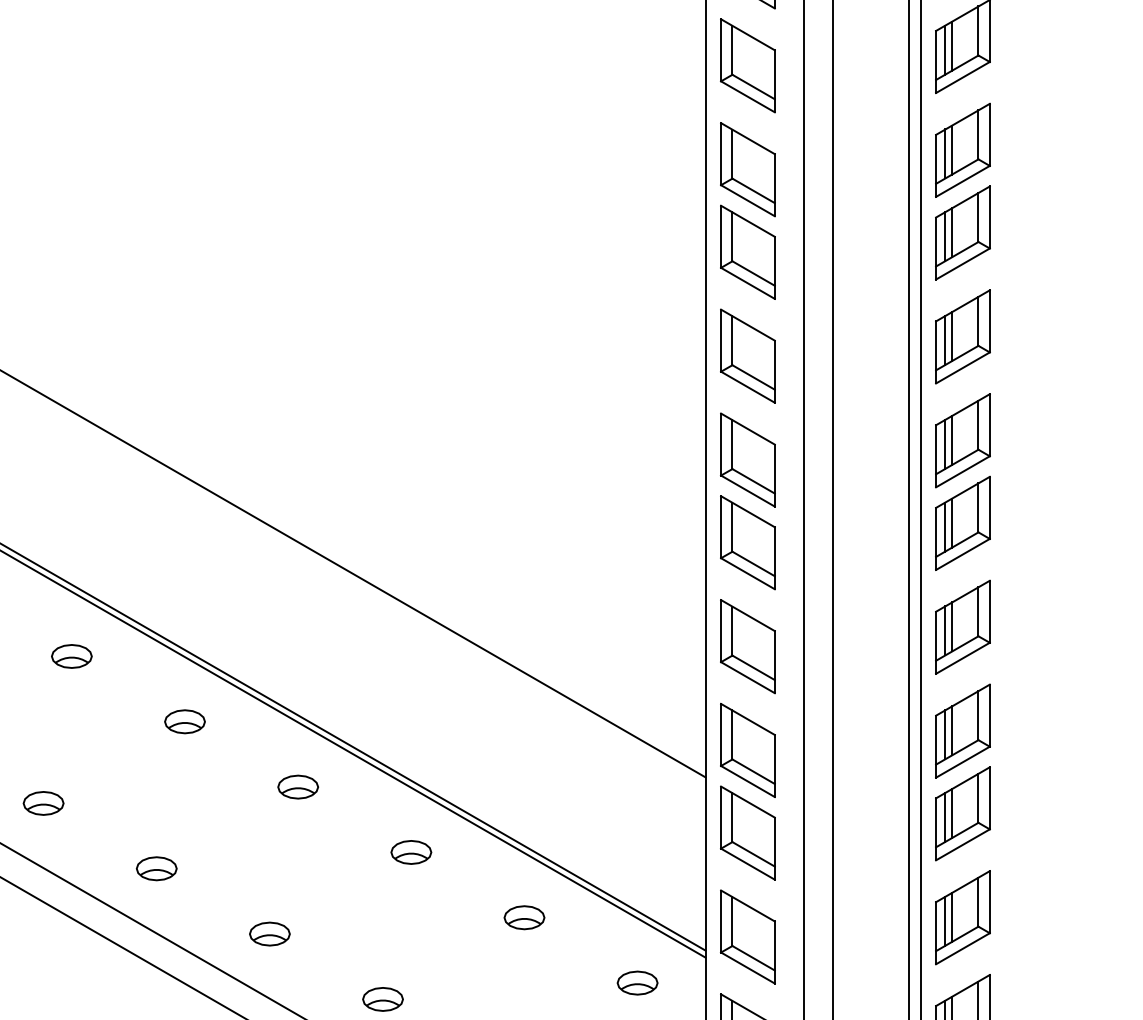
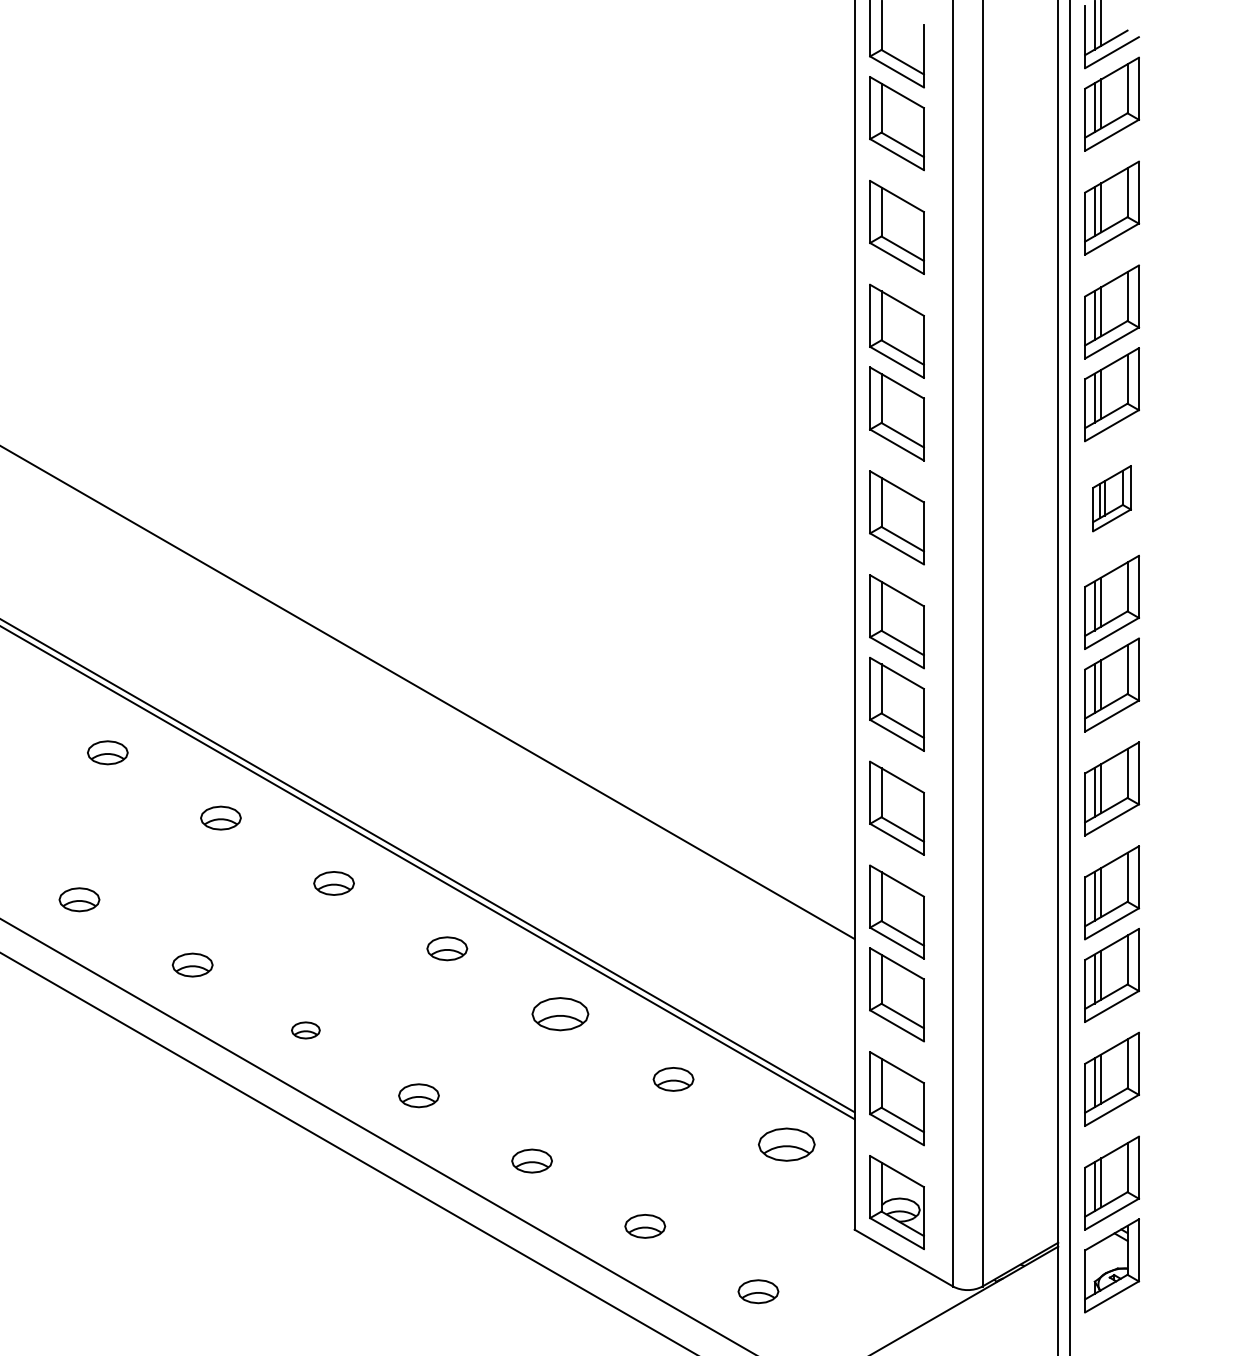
part: (962, 336) -> (1111, 498), size x0.7
part: (411, 851) -> (560, 1013), size x1.4
part: (156, 868) -> (305, 1030), size x0.7
part: (637, 982) -> (786, 1144), size x1.4

